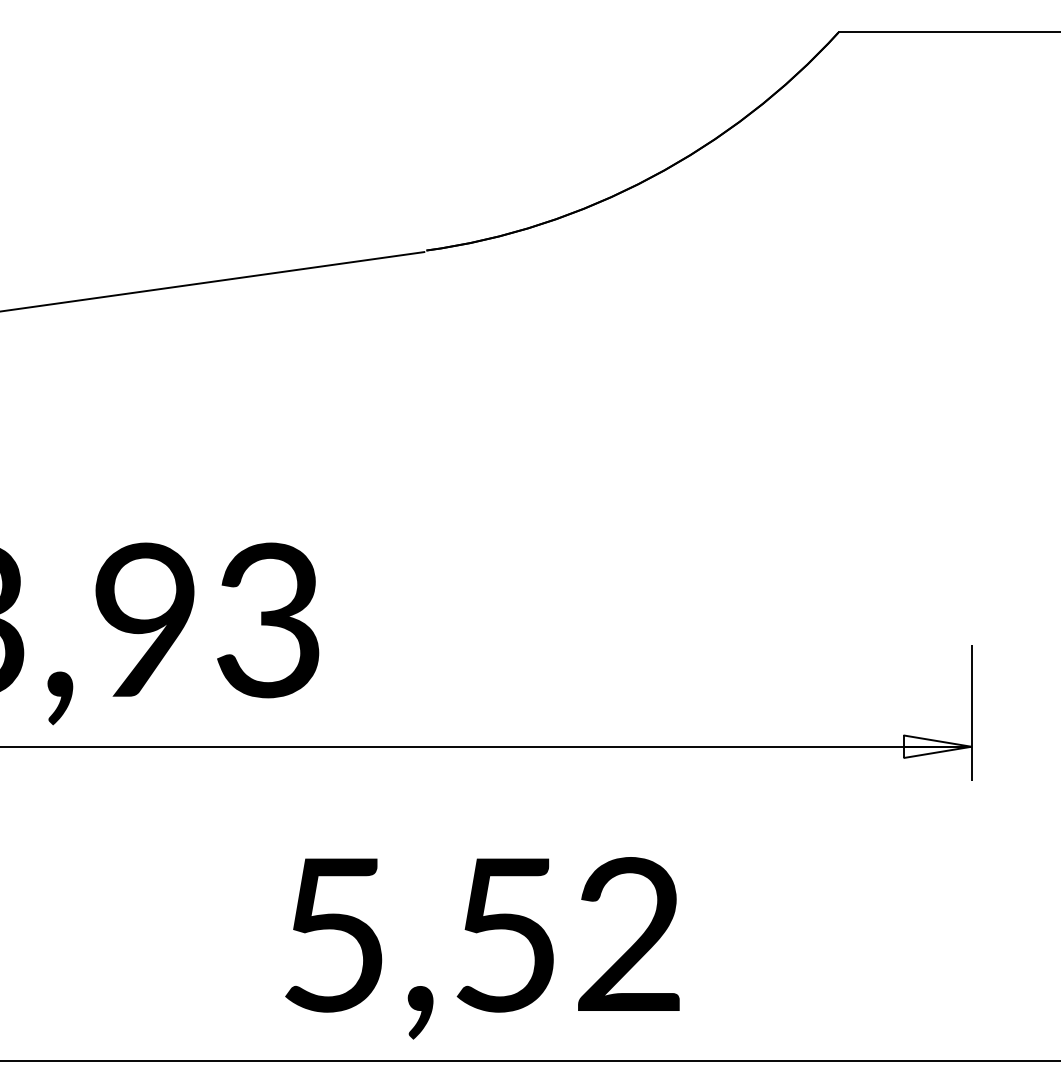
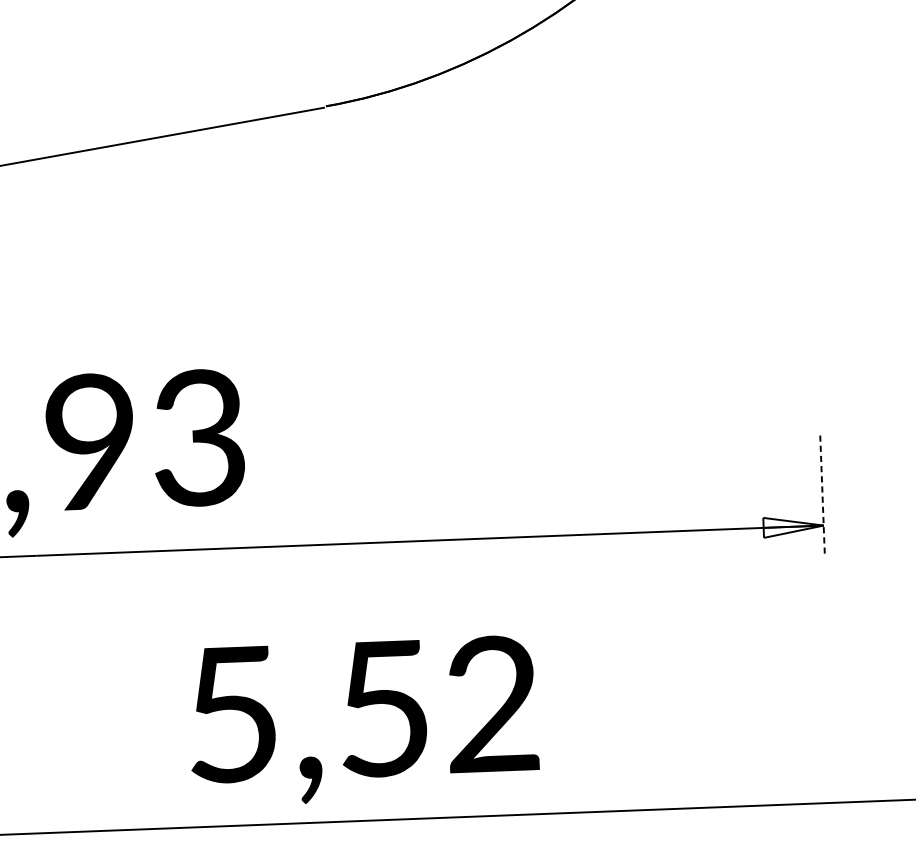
line: (971, 713) -> (822, 496), solid -> dashed
text: (482, 948) -> (363, 721), moved

